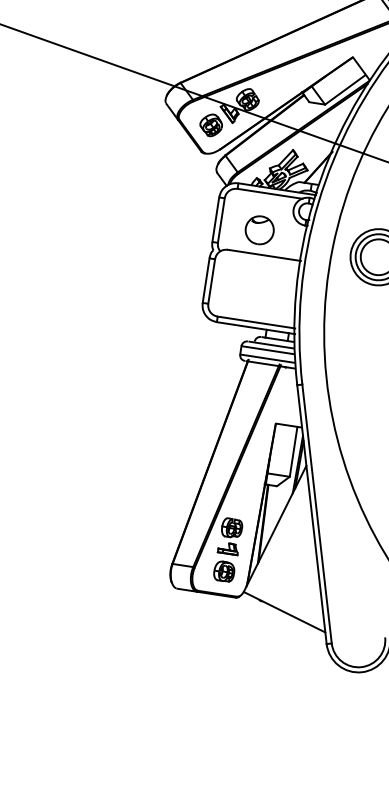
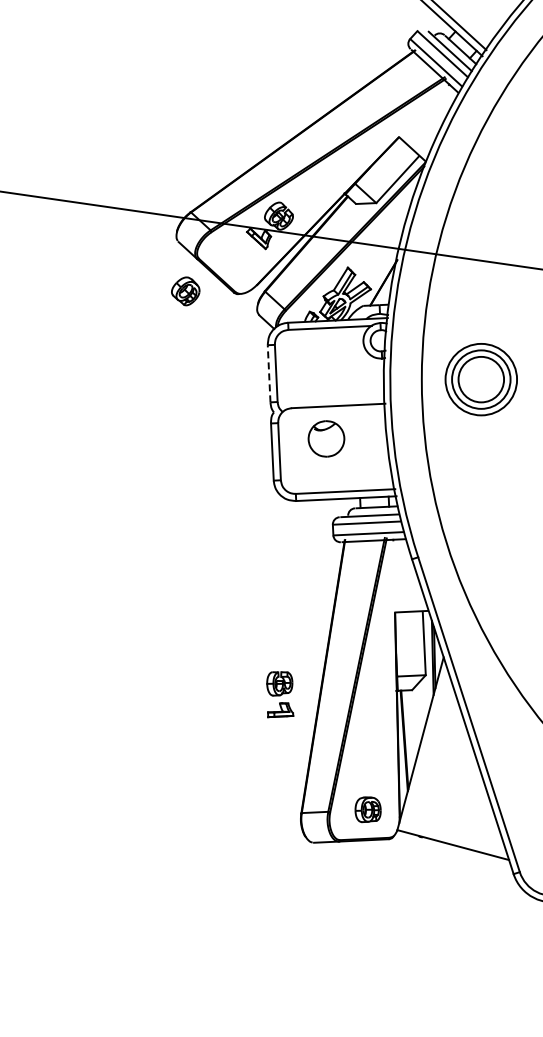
part: (211, 125) -> (185, 291), moved
line: (216, 219) -> (269, 373), solid -> dashed
part: (259, 229) -> (326, 438), moved
part: (230, 536) -> (280, 694), moved

